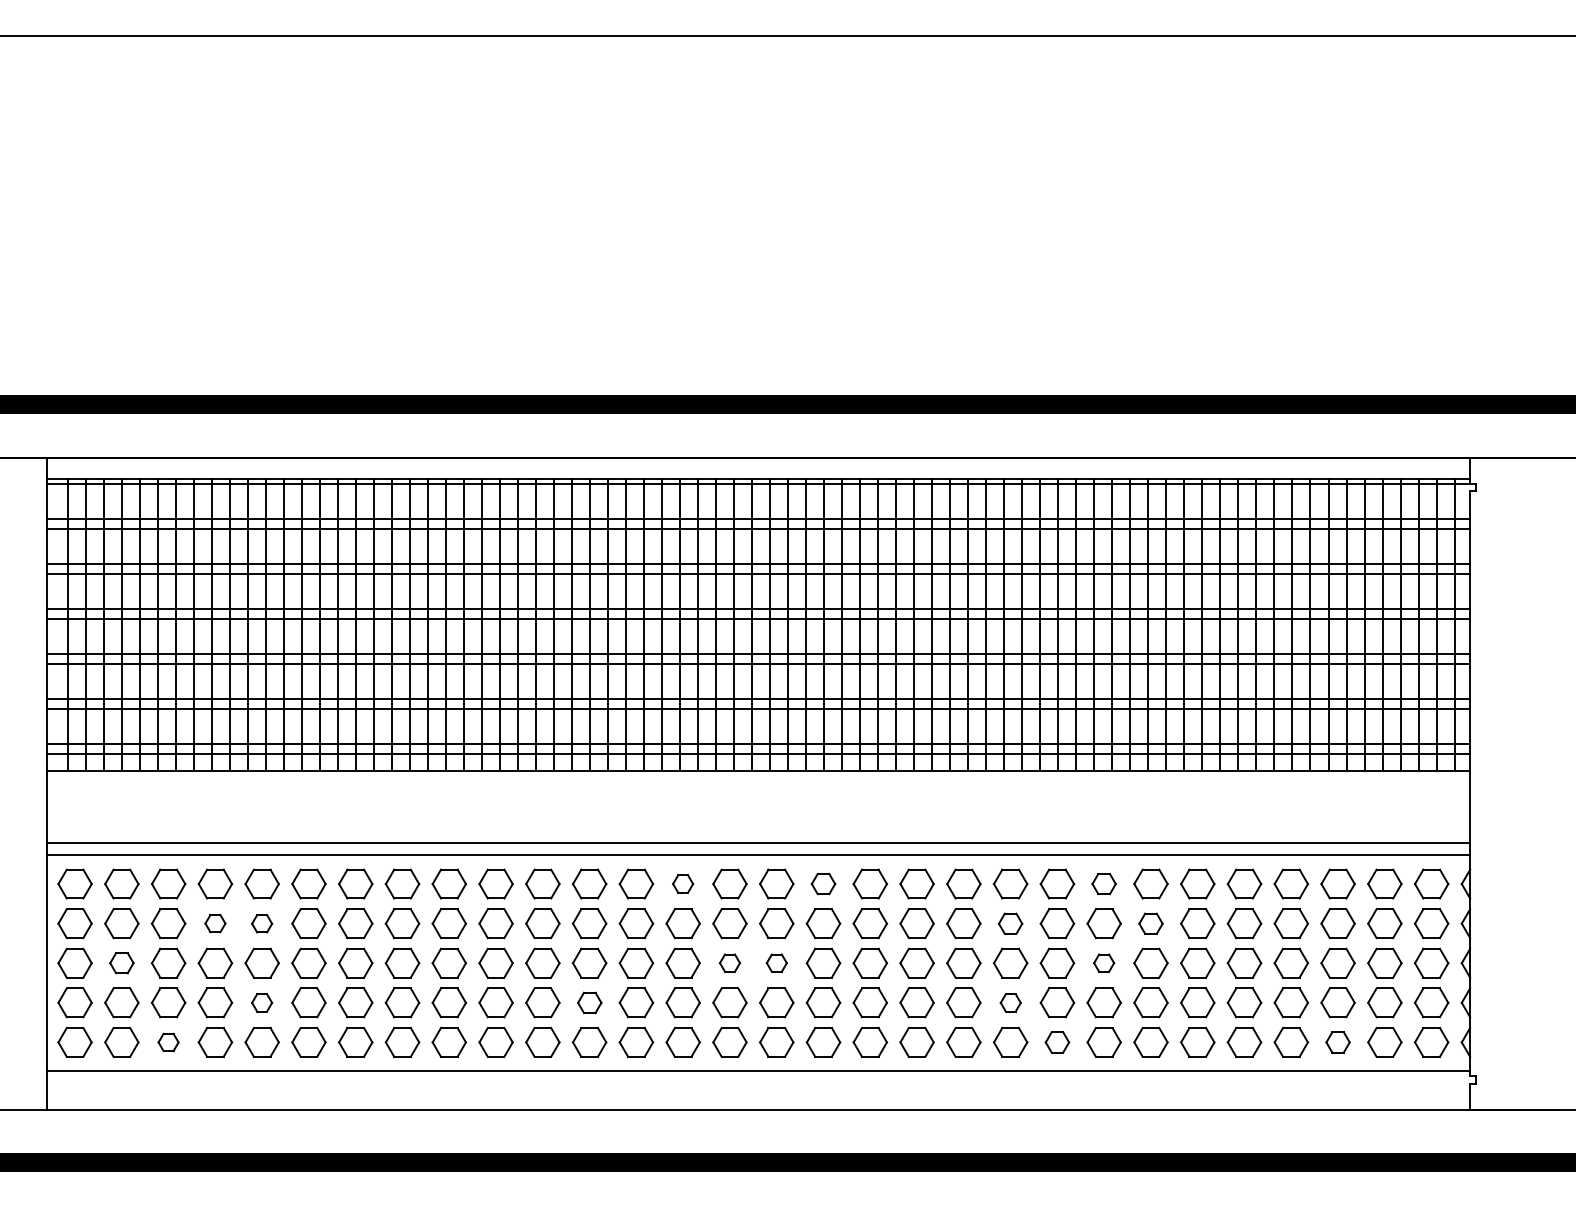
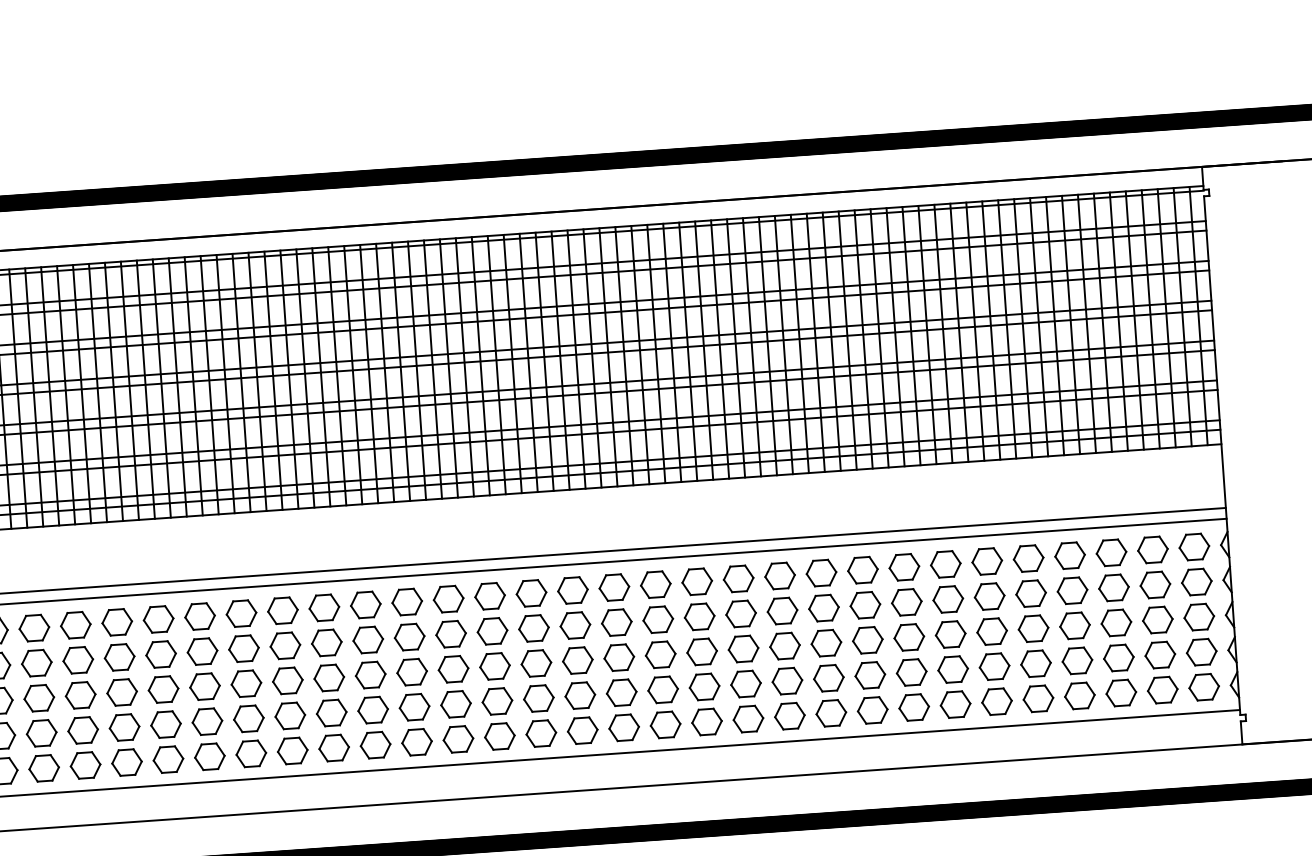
part: (682, 883) -> (530, 592), size x1.67
part: (823, 883) -> (655, 584), size x1.43
part: (1103, 883) -> (903, 566), size x1.43
part: (215, 923) -> (119, 657), size x1.67
part: (261, 923) -> (160, 654), size x1.67
part: (1010, 923) -> (823, 608), size x1.43
part: (1150, 923) -> (947, 599), size x1.43
part: (121, 962) -> (38, 697), size x1.43
part: (729, 962) -> (577, 659), size x1.67
part: (776, 962) -> (619, 657), size x1.67
part: (1103, 962) -> (908, 636), size x1.67
part: (261, 1002) -> (165, 724), size x1.67
part: (589, 1002) -> (455, 704), size x1.43
part: (1010, 1002) -> (828, 677), size x1.67
part: (168, 1042) -> (85, 765), size x1.67
part: (1057, 1042) -> (872, 710), size x1.43
part: (1337, 1042) -> (1120, 693), size x1.43

